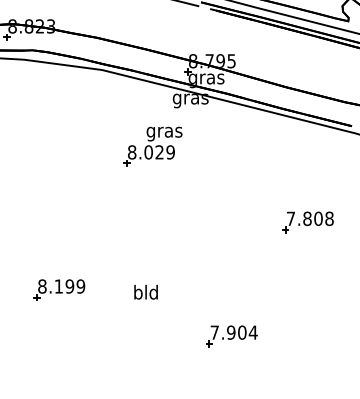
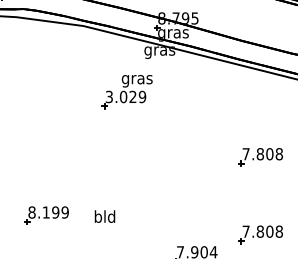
text: (132, 152) -> (109, 97), 8.029 -> 3.029
text: (145, 291) -> (104, 215), moved
part: (307, 312) -> (260, 234), added

